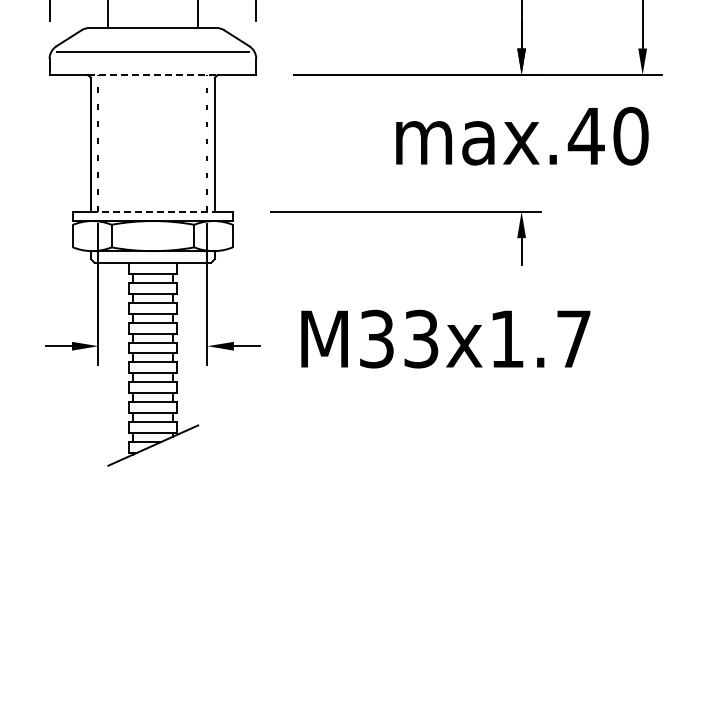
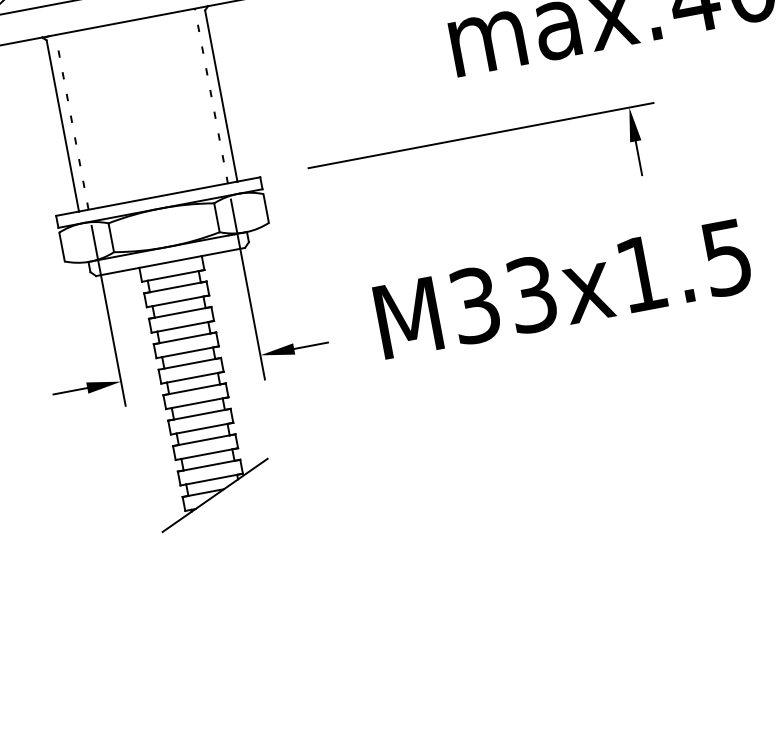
line: (152, 74) -> (124, 21), dashed -> solid
line: (153, 211) -> (158, 196), dashed -> solid
text: (573, 339) -> (726, 258), M33x1.7 -> M33x1.5

